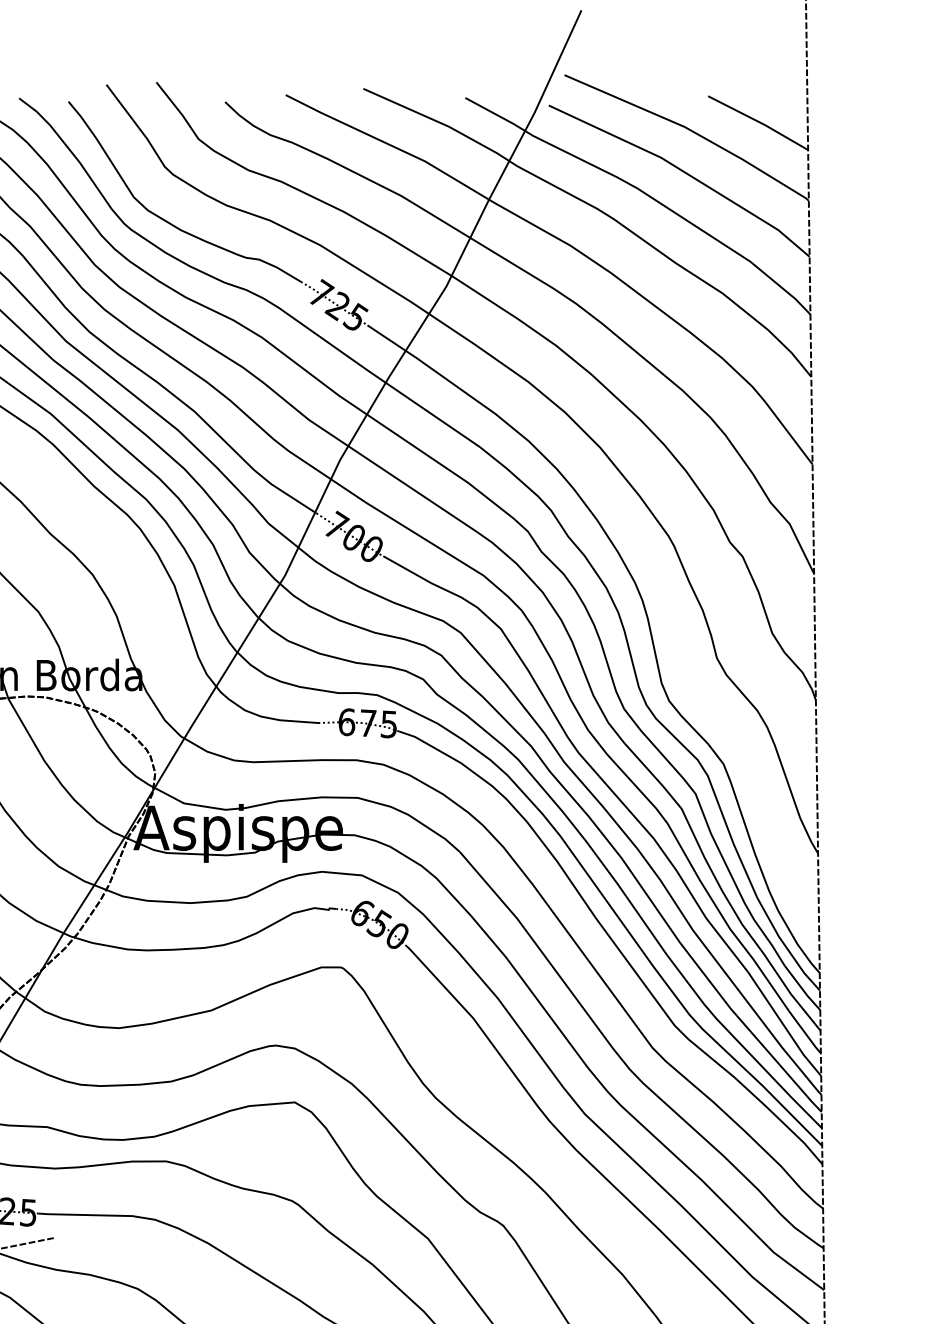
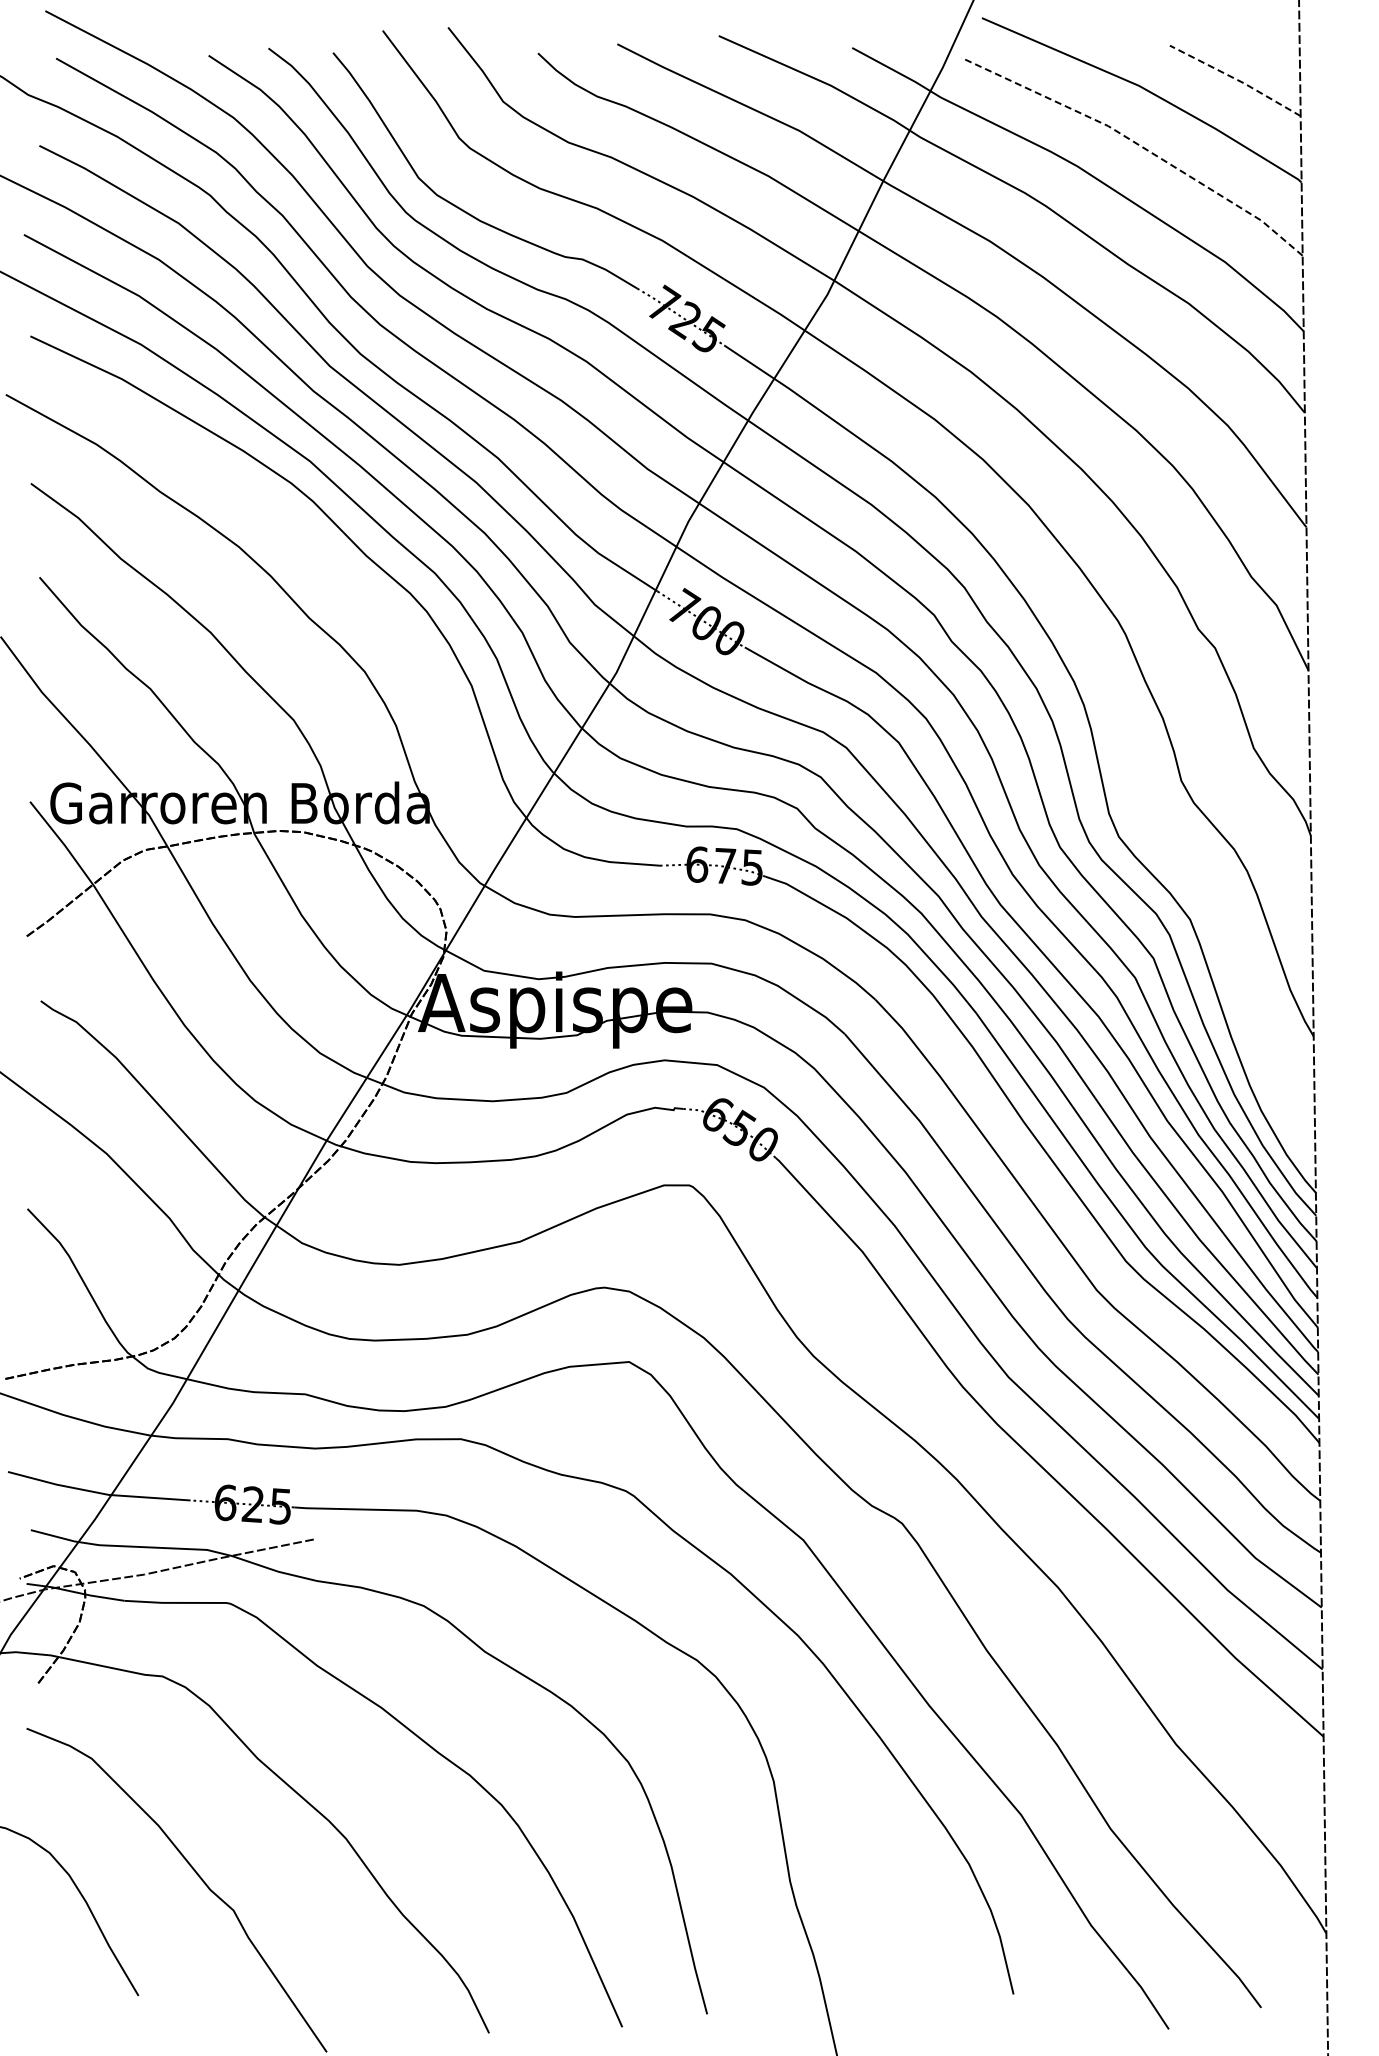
line: (759, 122) -> (1236, 79), solid -> dashed
line: (684, 172) -> (1139, 145), solid -> dashed

